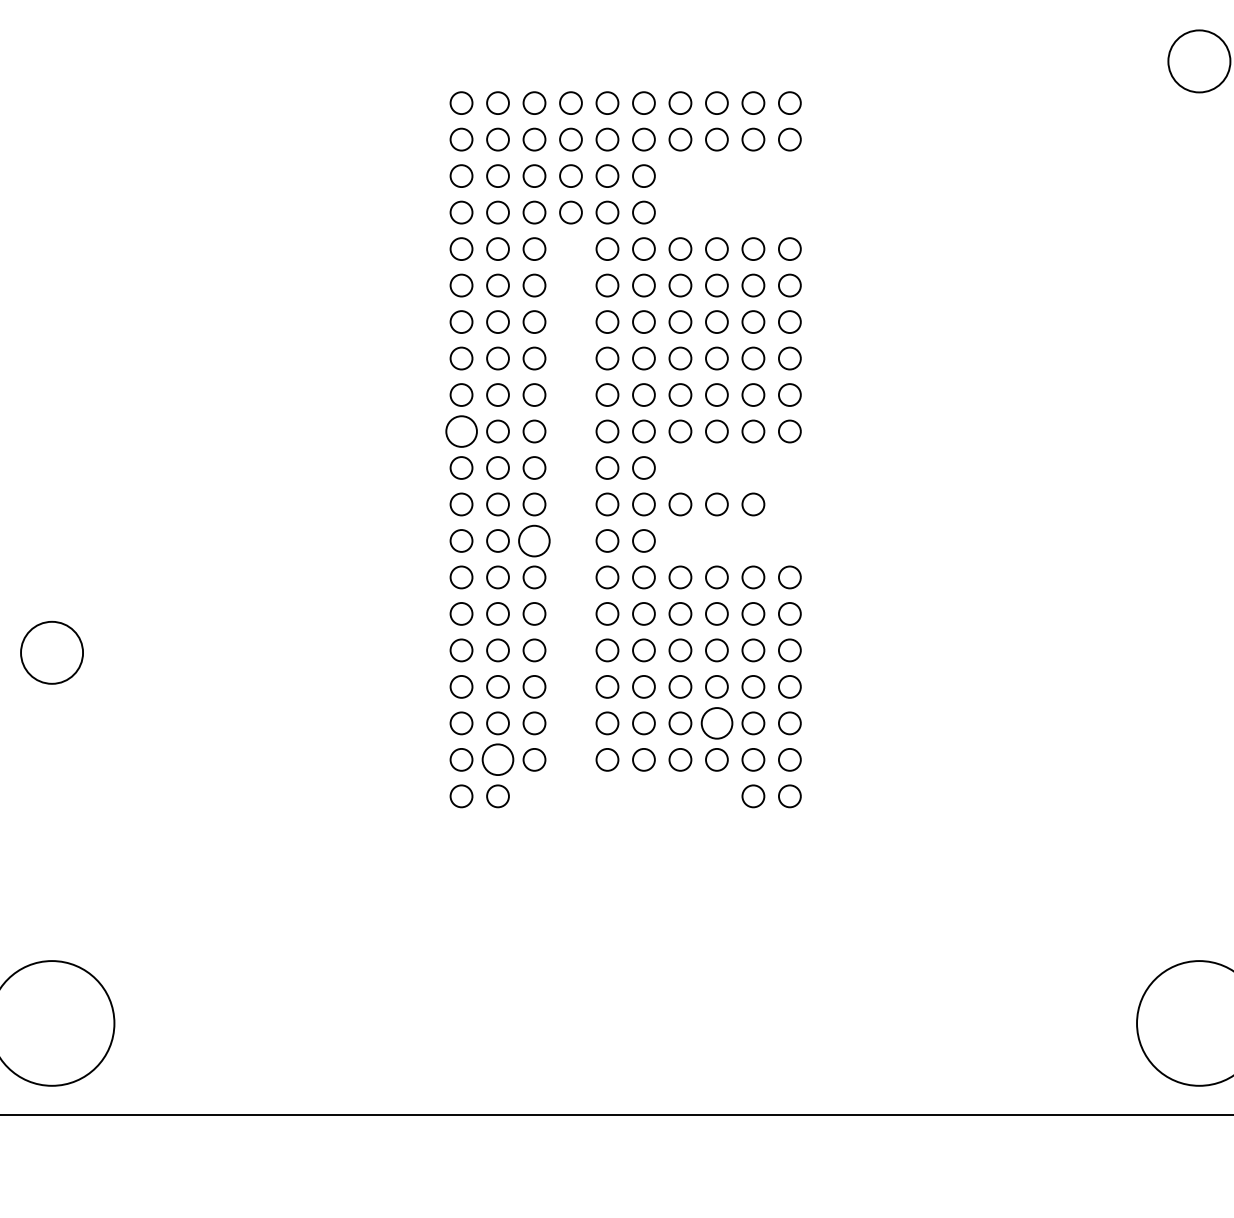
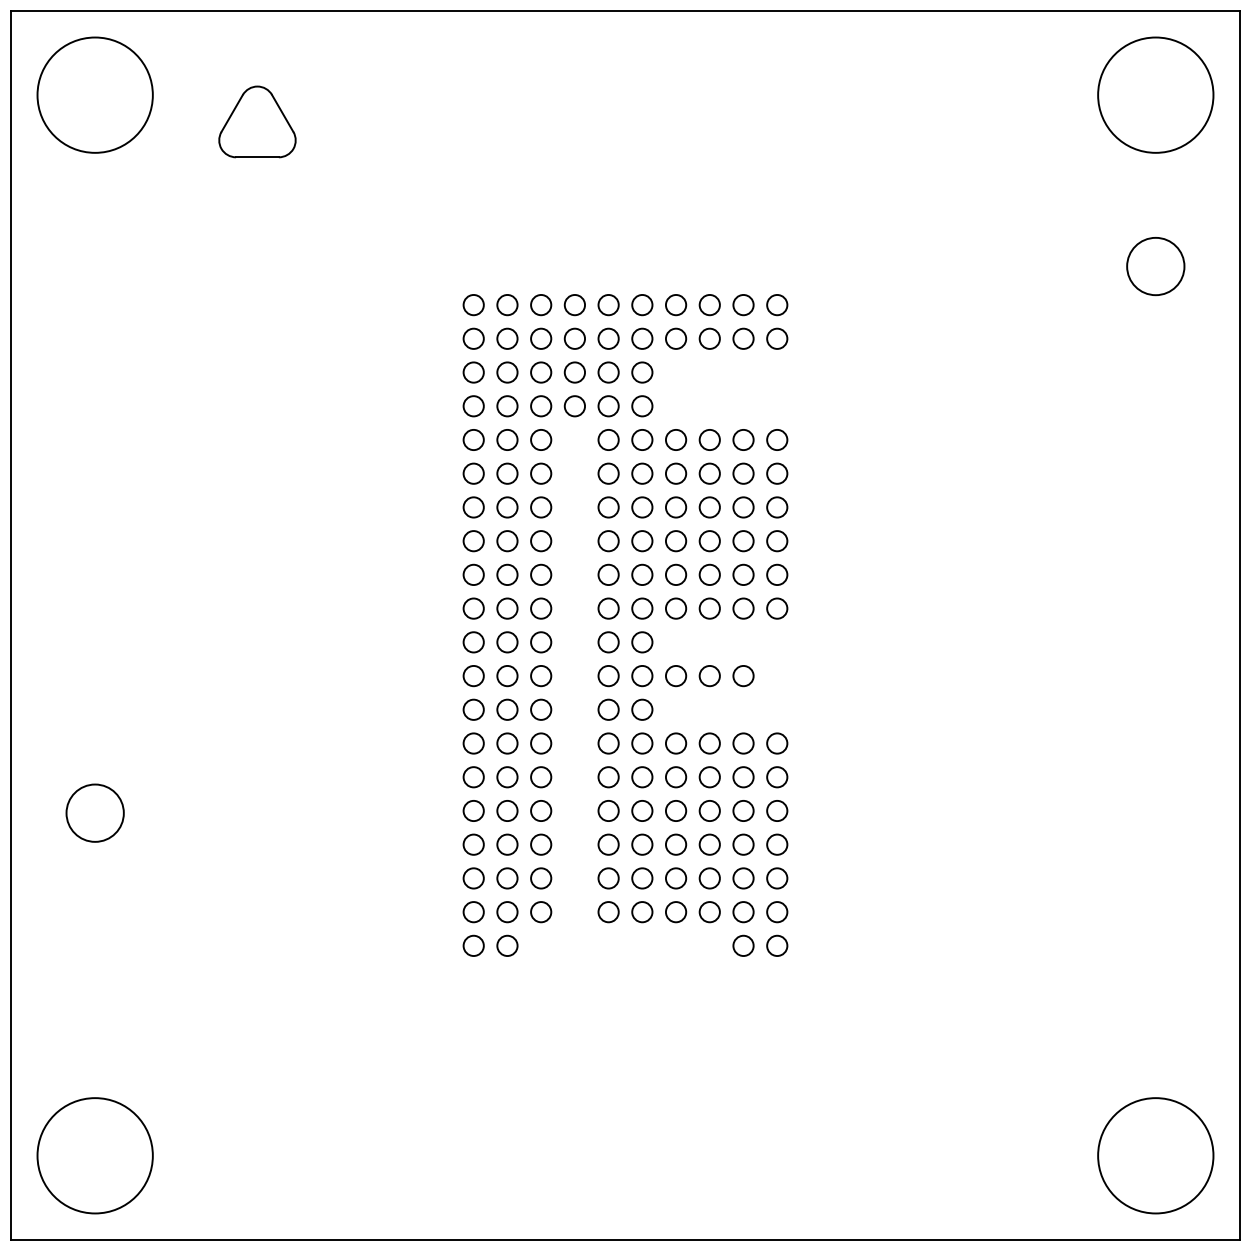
circle: (461, 431) -> (473, 608), size x0.71
circle: (534, 540) -> (541, 709), size x0.71
circle: (716, 723) -> (709, 878), size x0.71
circle: (498, 760) -> (507, 912), size x0.71

